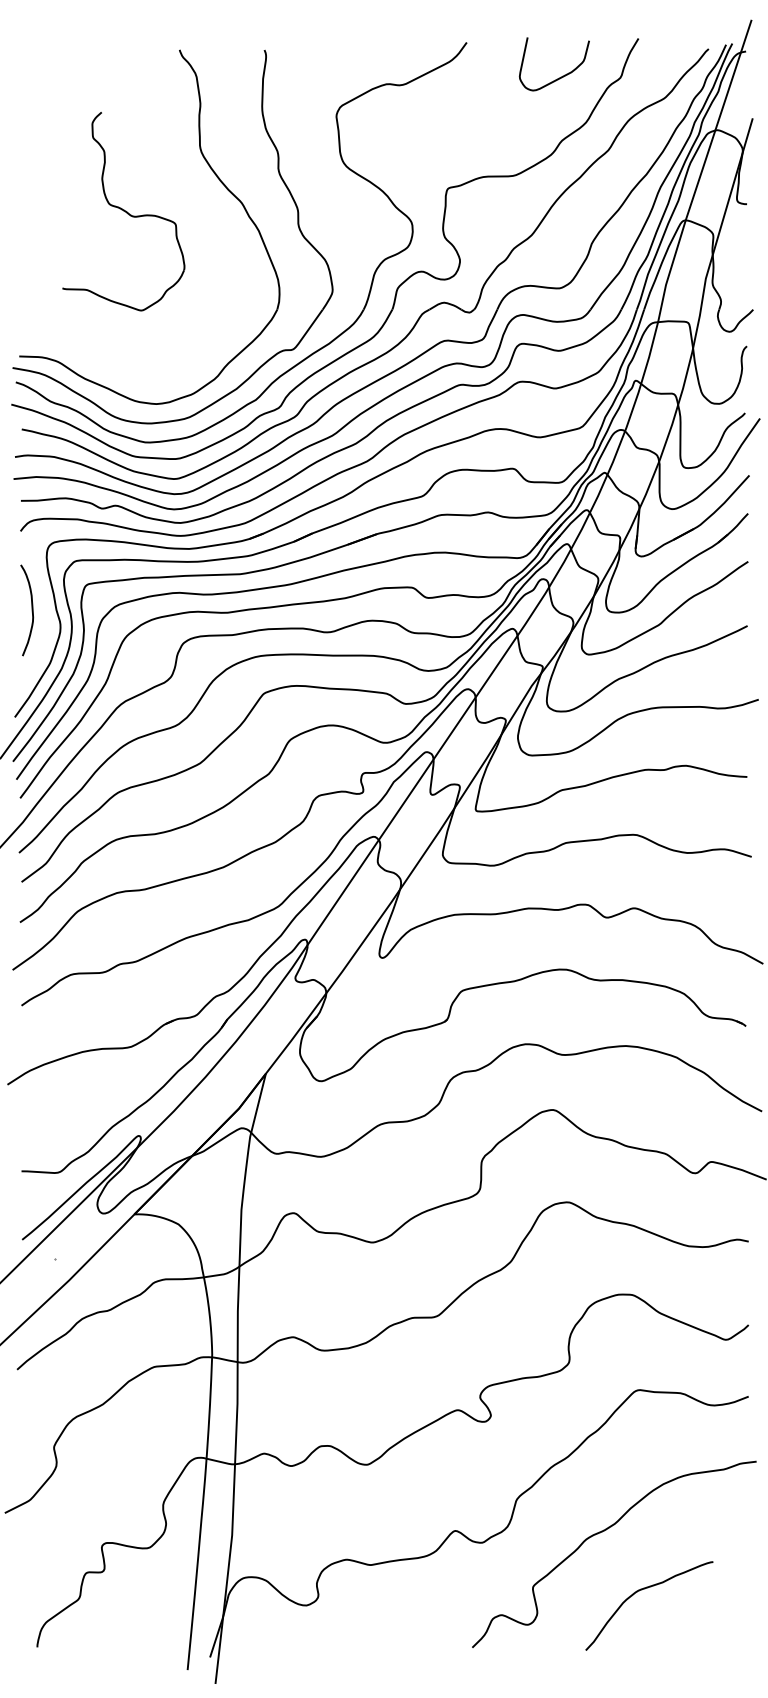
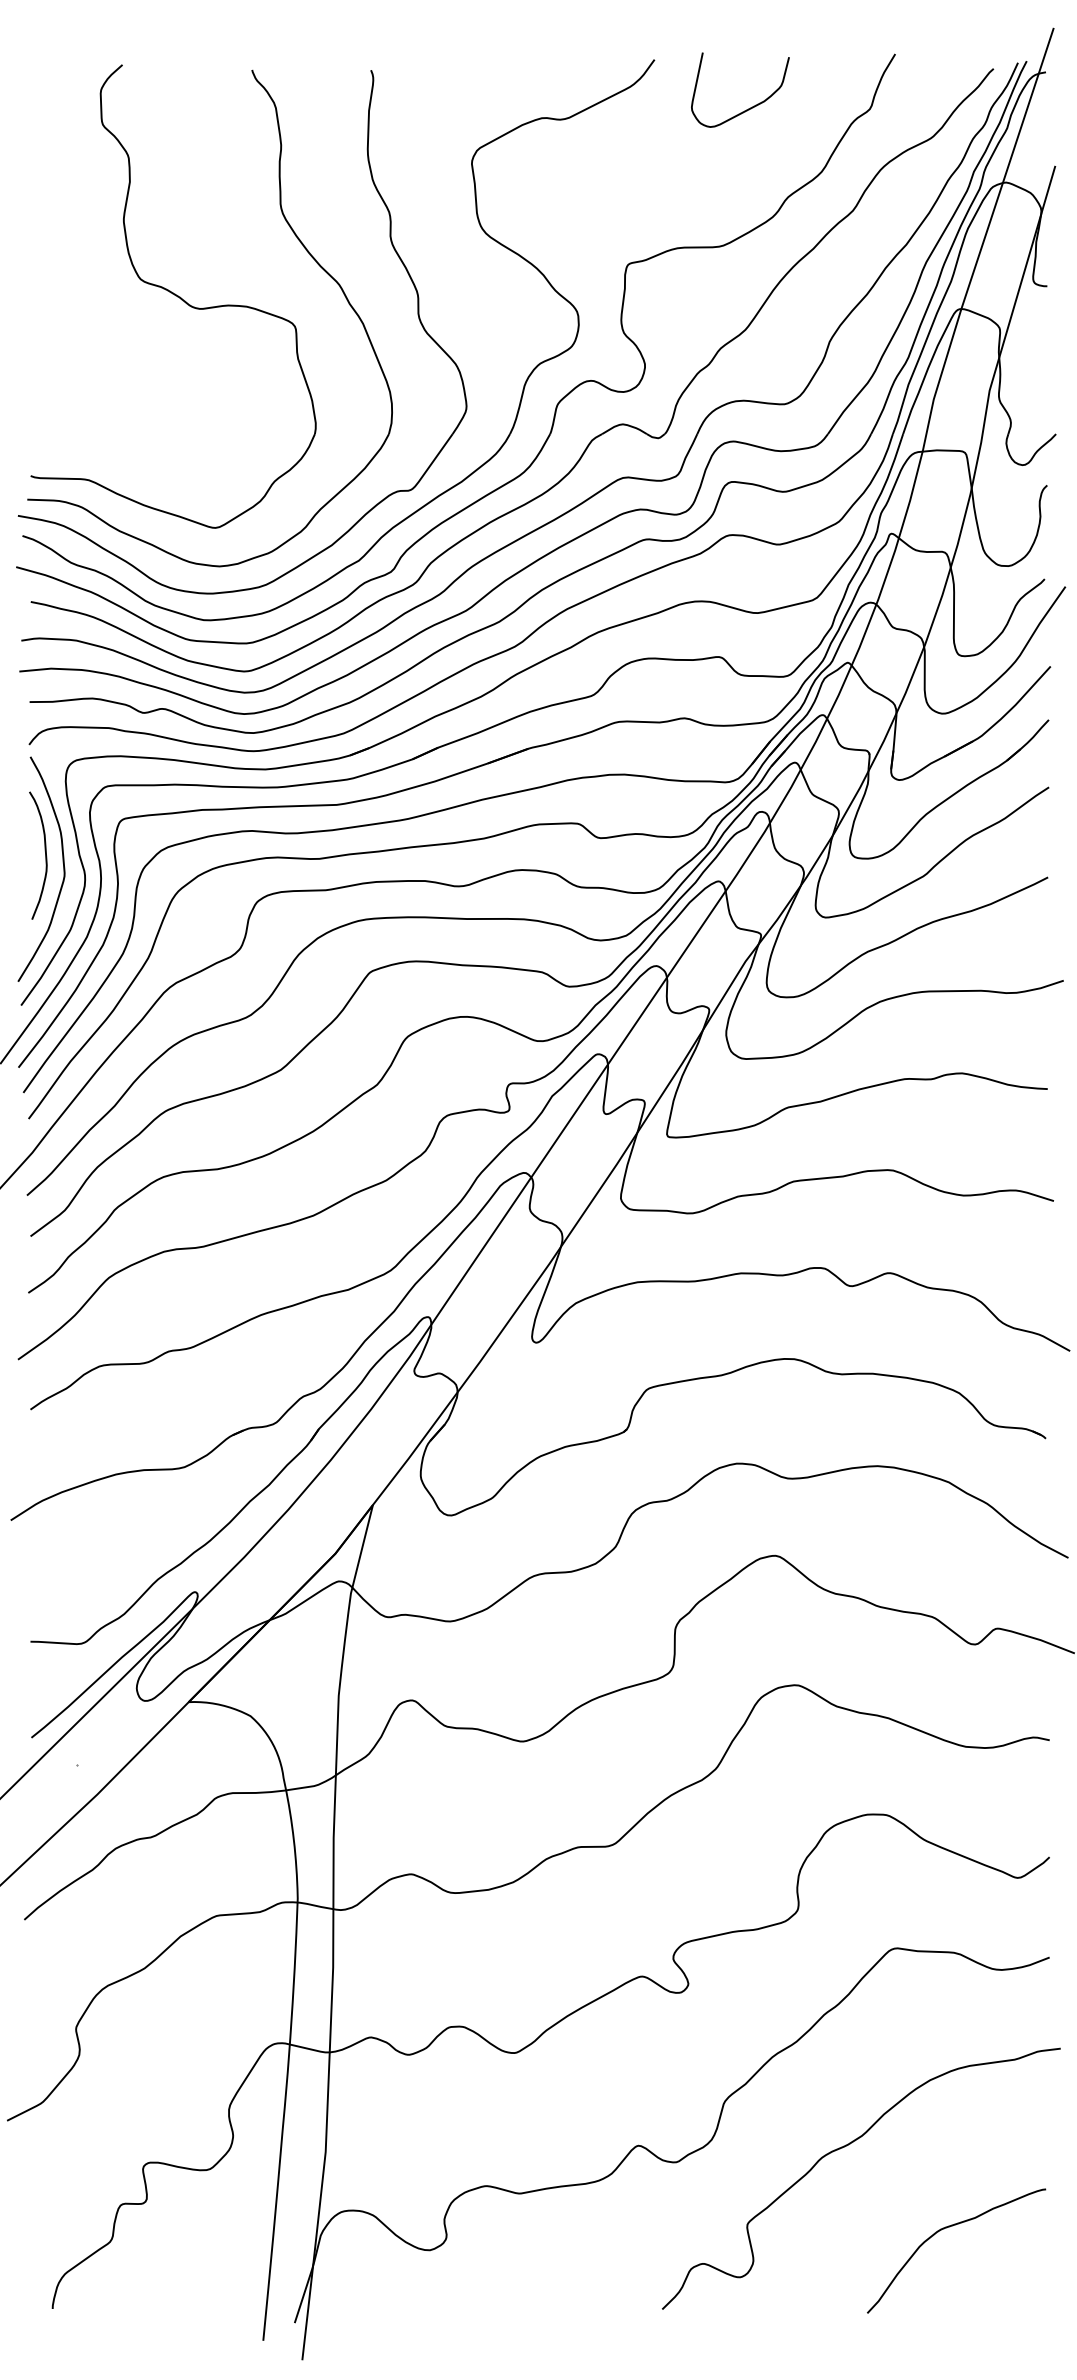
curve: (561, 76) -> (750, 107), moved
part: (123, 211) -> (173, 296), size x1.67
curve: (44, 615) -> (62, 862), added
curve: (644, 1589) -> (949, 2227), moved

